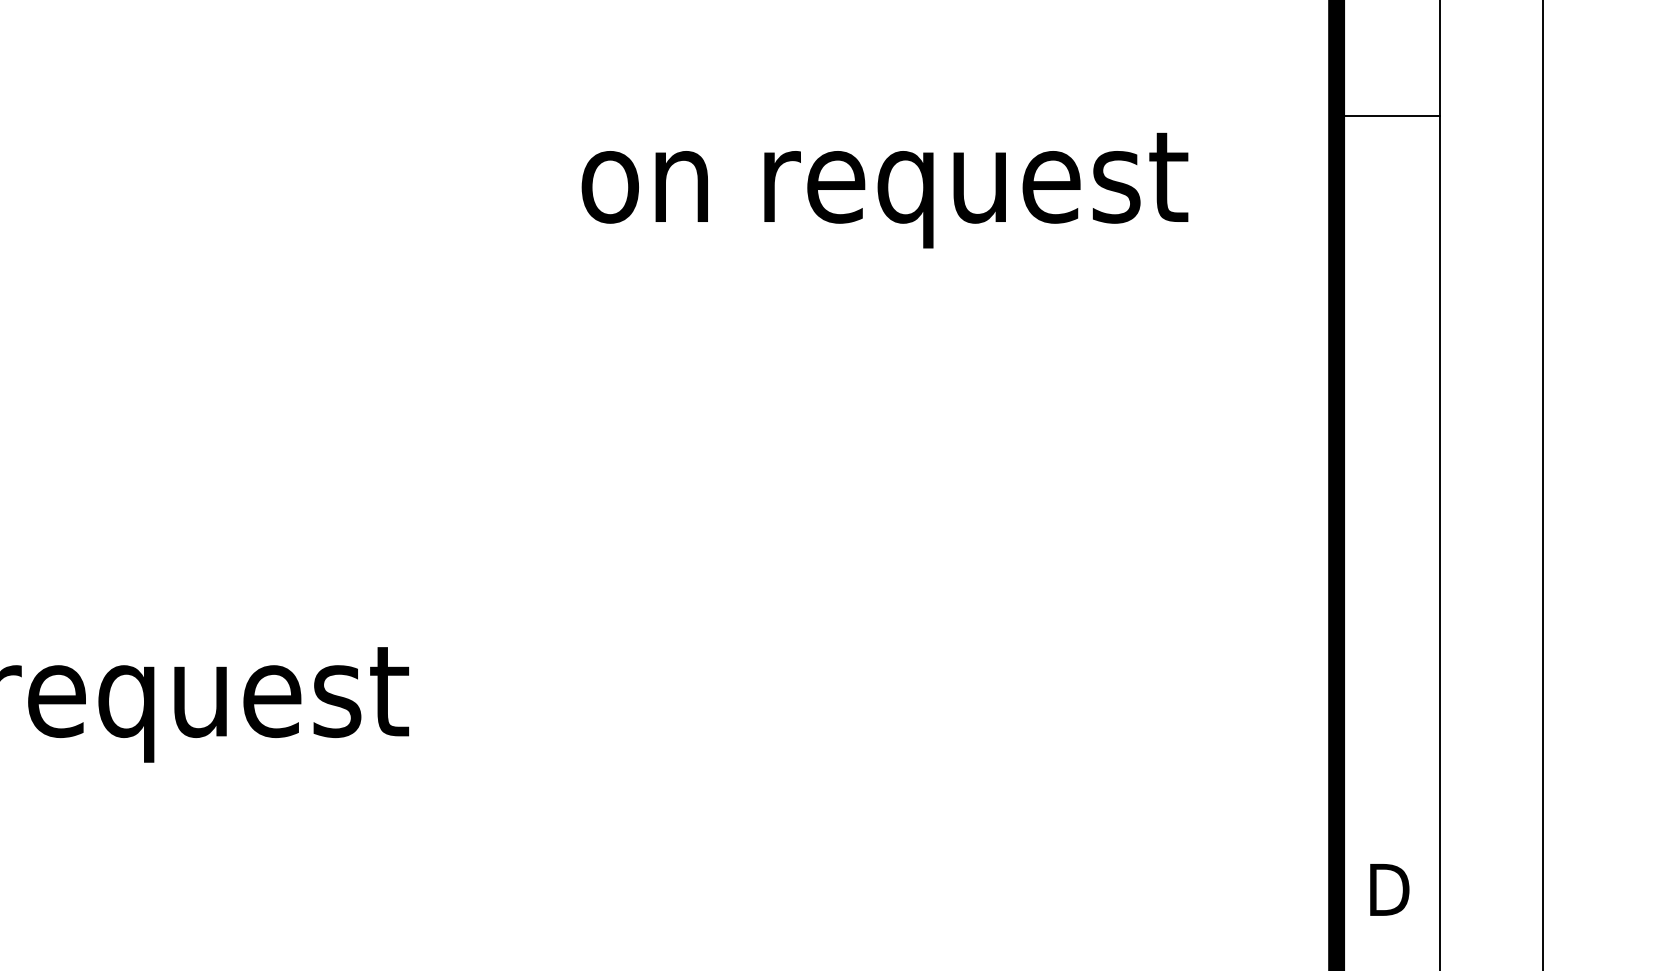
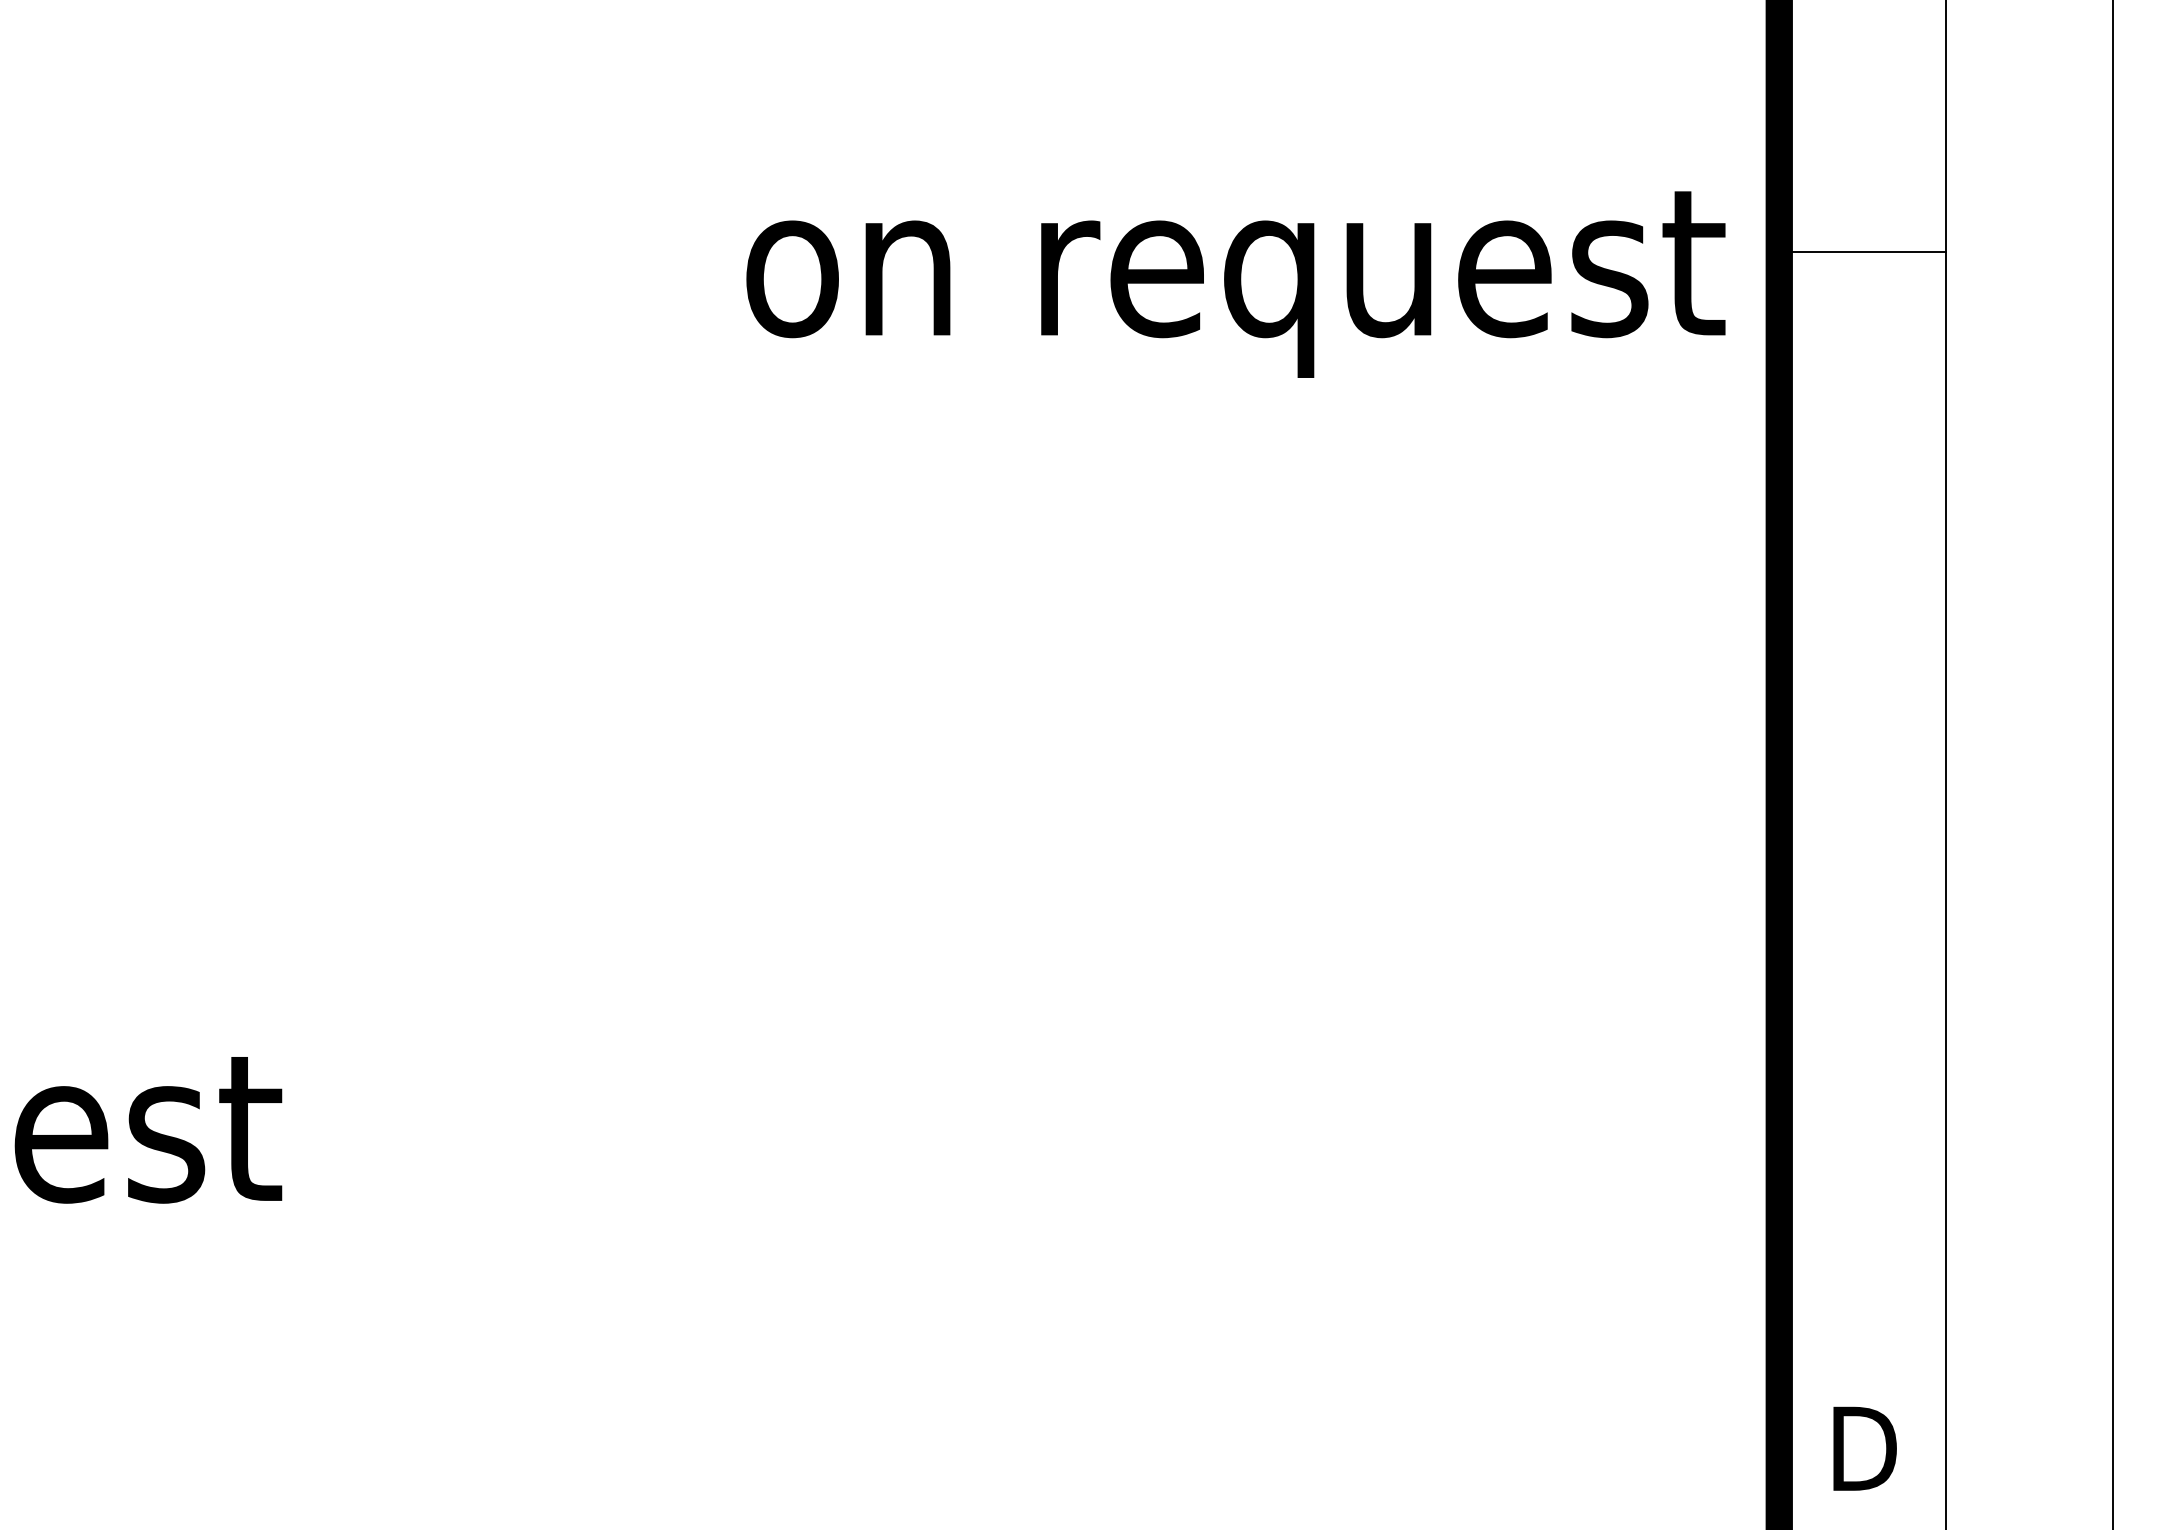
line: (1385, 115) -> (1858, 252), moved
text: (884, 190) -> (1235, 284), moved

